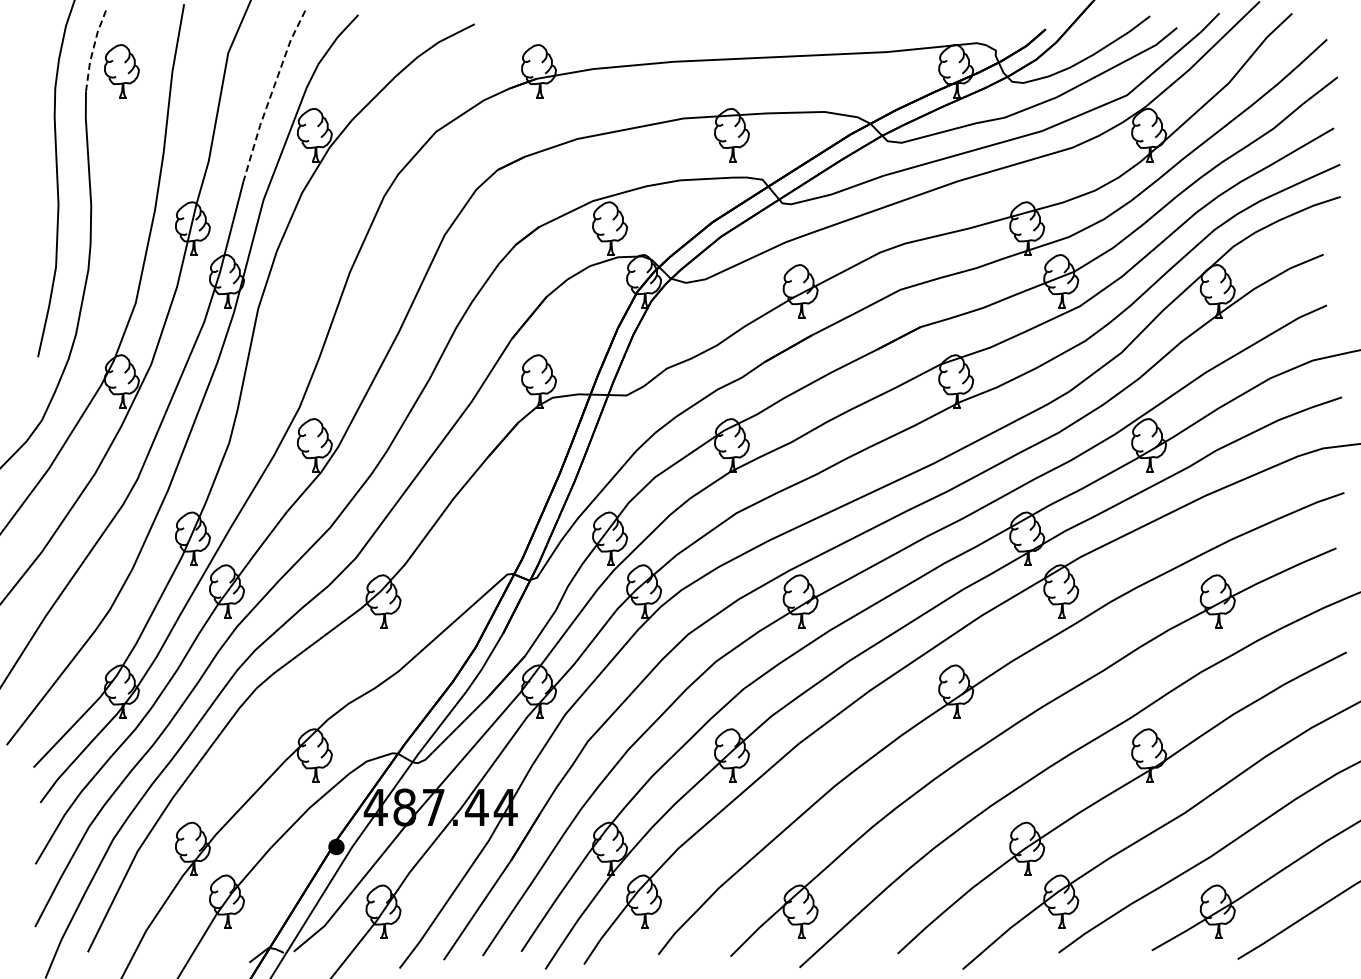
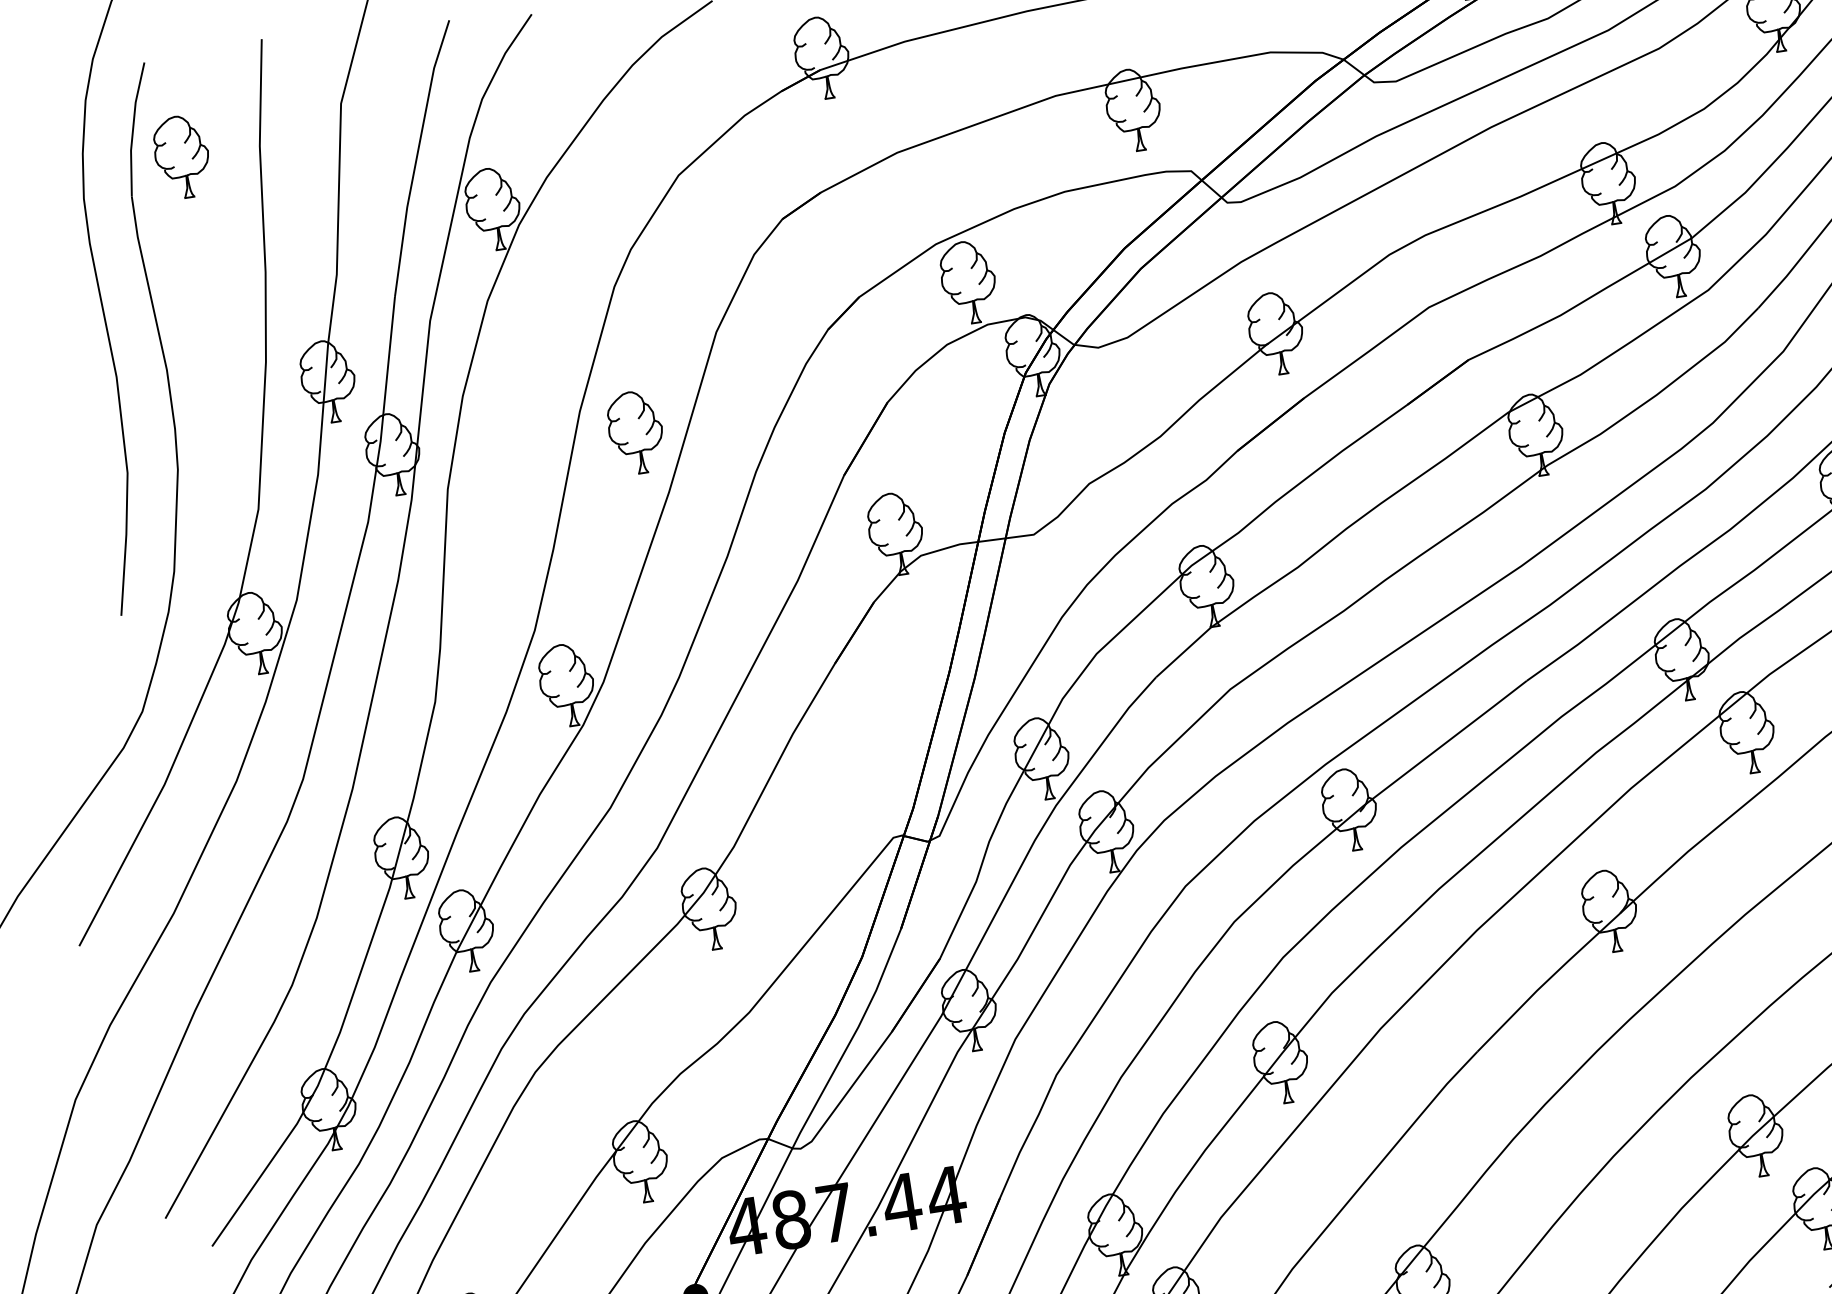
line: (93, 48) -> (133, 128), dashed -> solid
line: (271, 94) -> (417, 157), dashed -> solid
part: (383, 291) -> (635, 432), added

